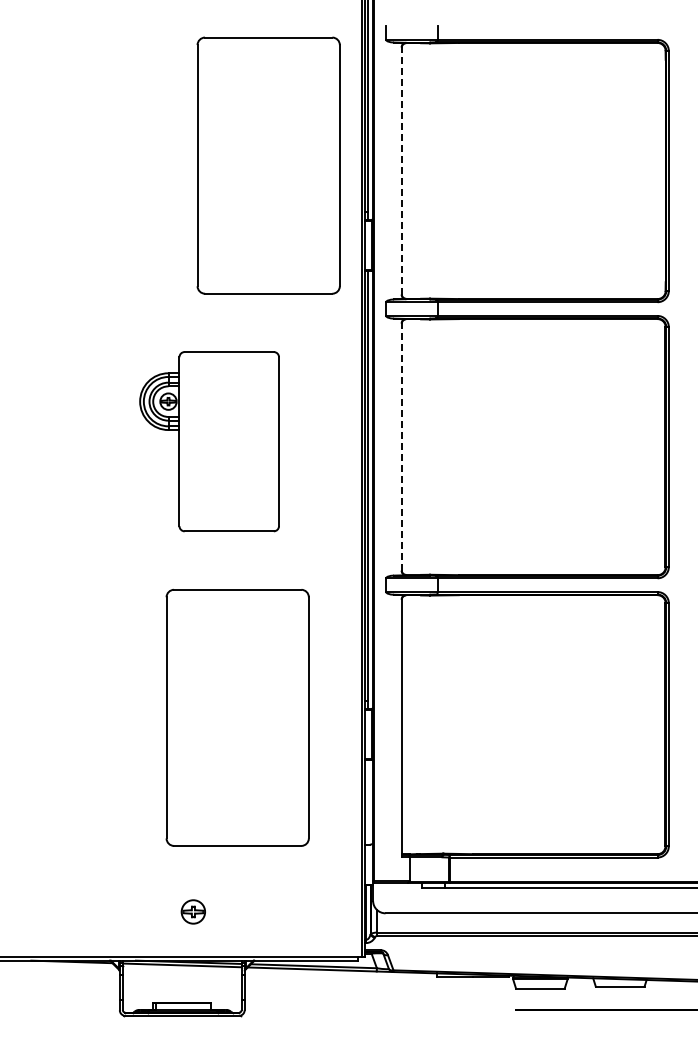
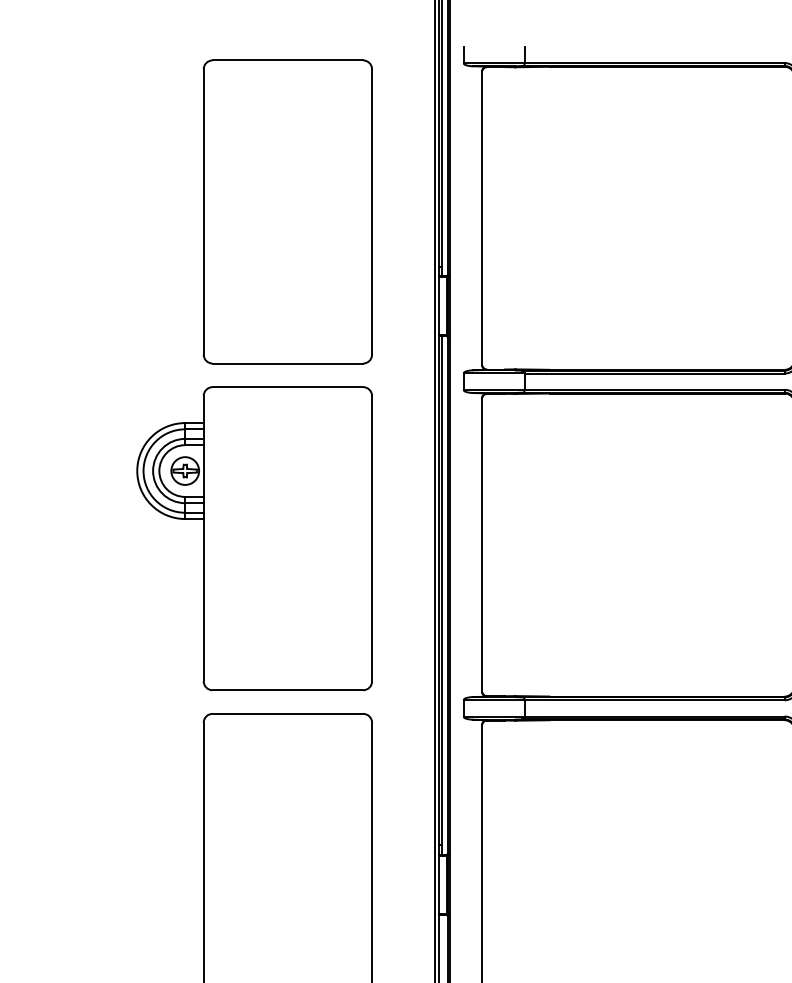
part: (268, 165) -> (287, 211), moved
line: (401, 171) -> (481, 218), dashed -> solid
part: (209, 441) -> (254, 538), size x1.43
line: (401, 447) -> (481, 545), dashed -> solid

